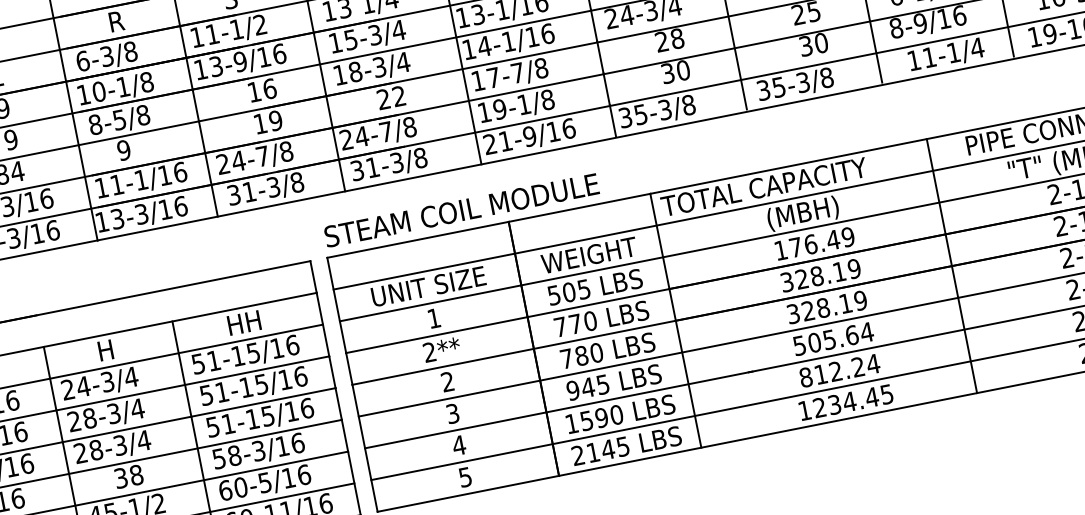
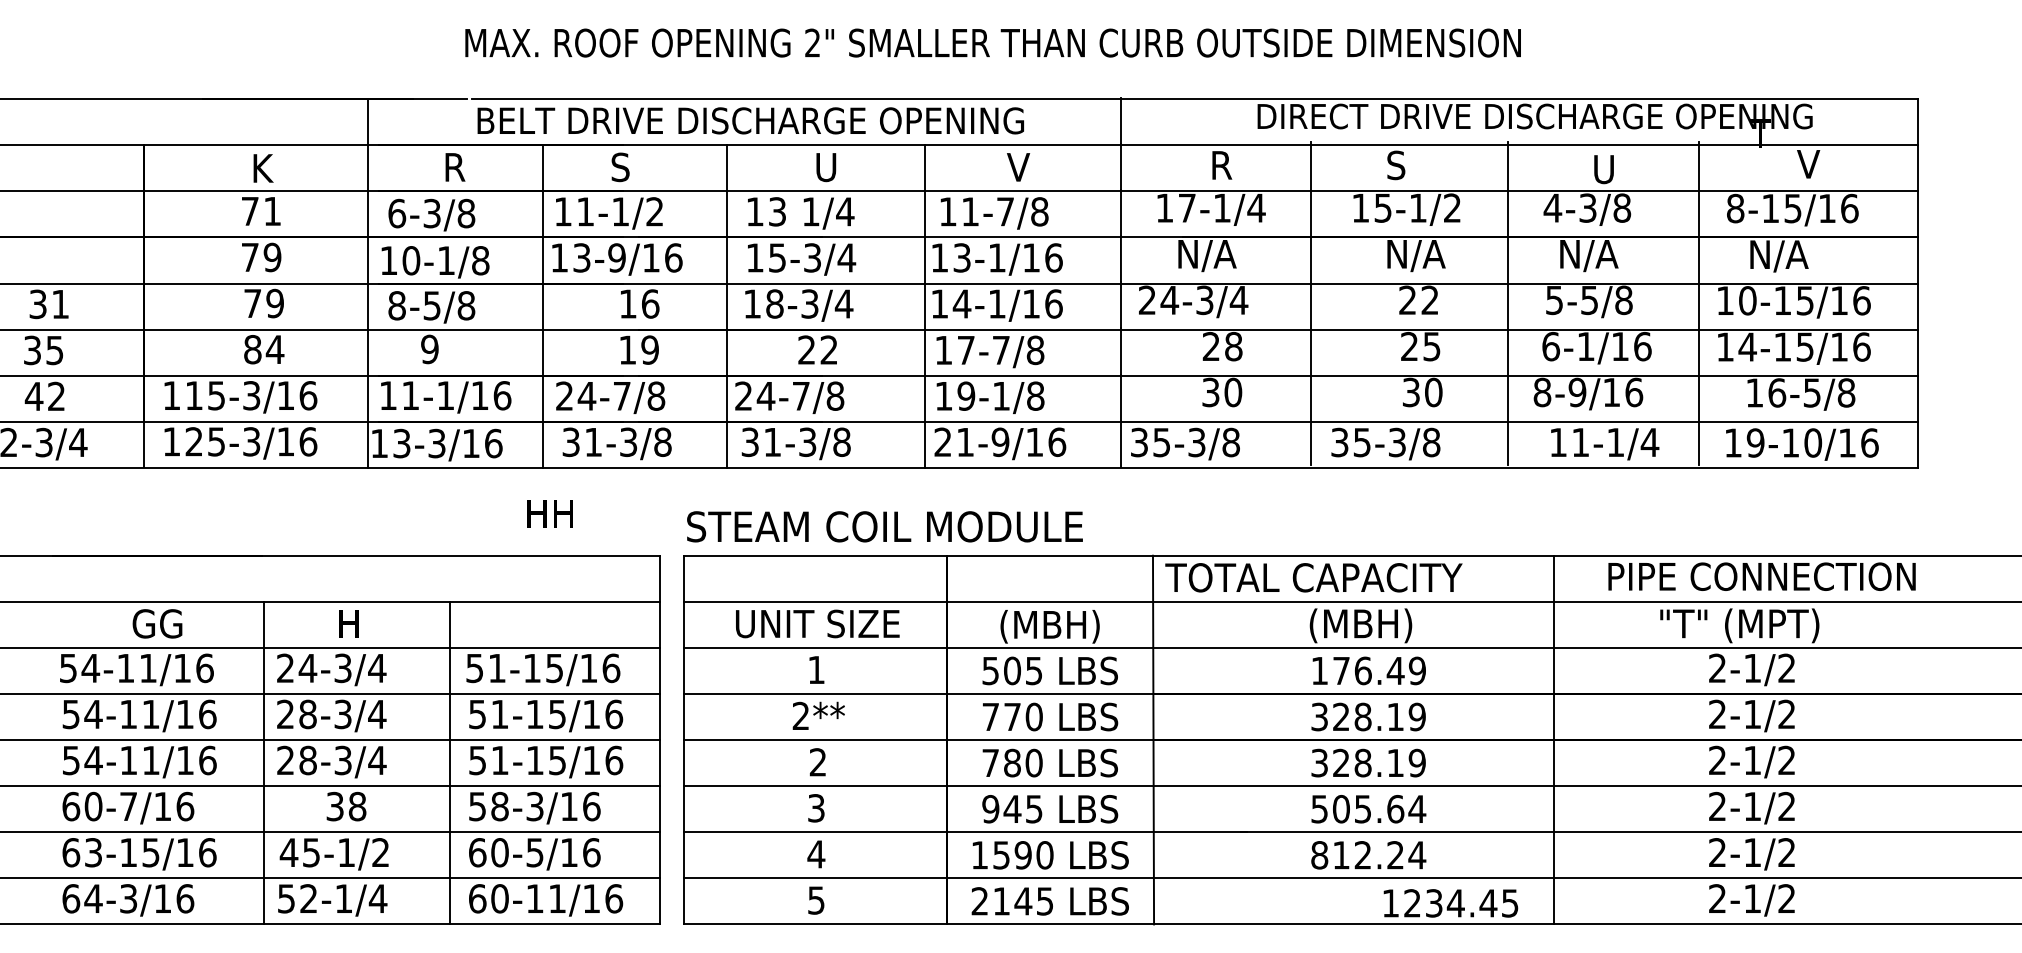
text: (589, 256) -> (1050, 626), WEIGHT -> (MBH)
text: (243, 322) -> (549, 513), moved
text: (845, 402) -> (1450, 903), moved

